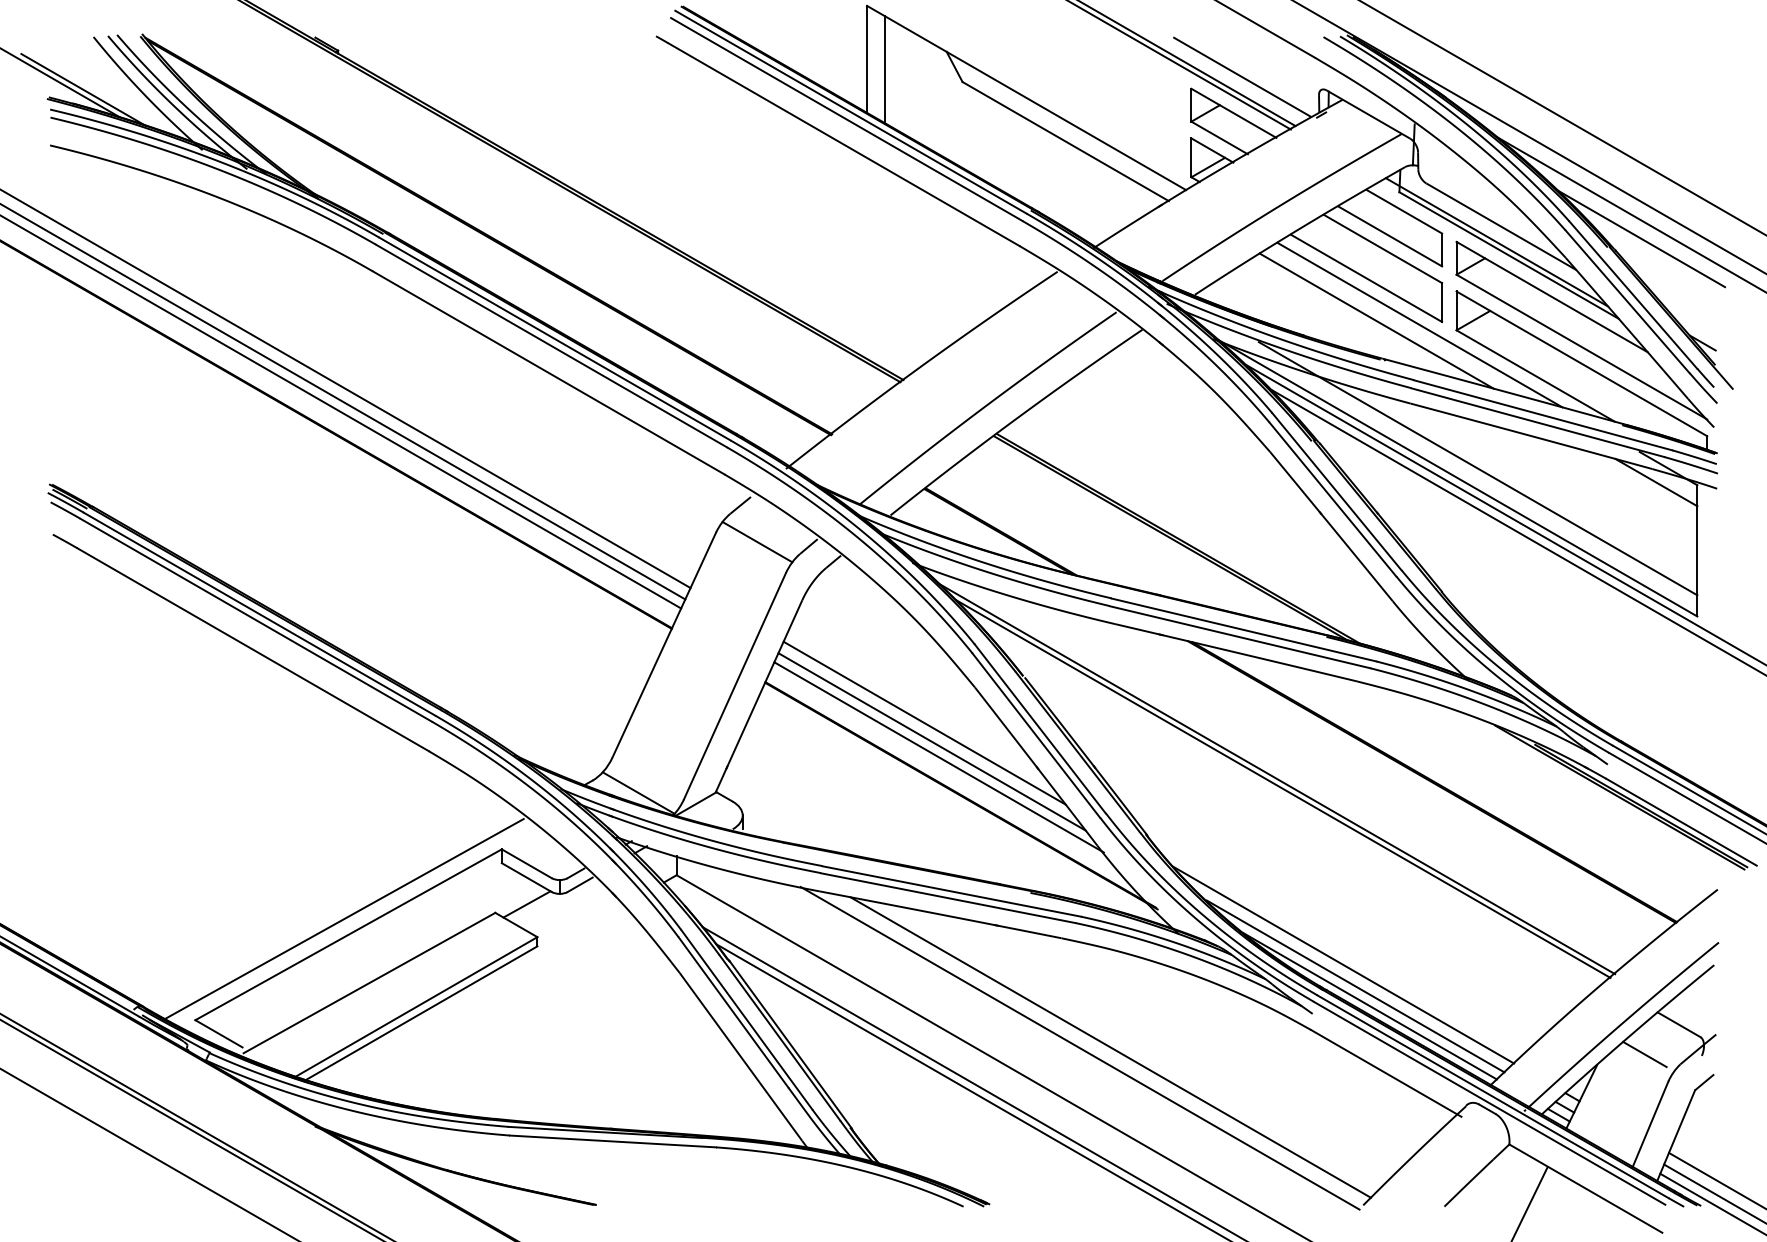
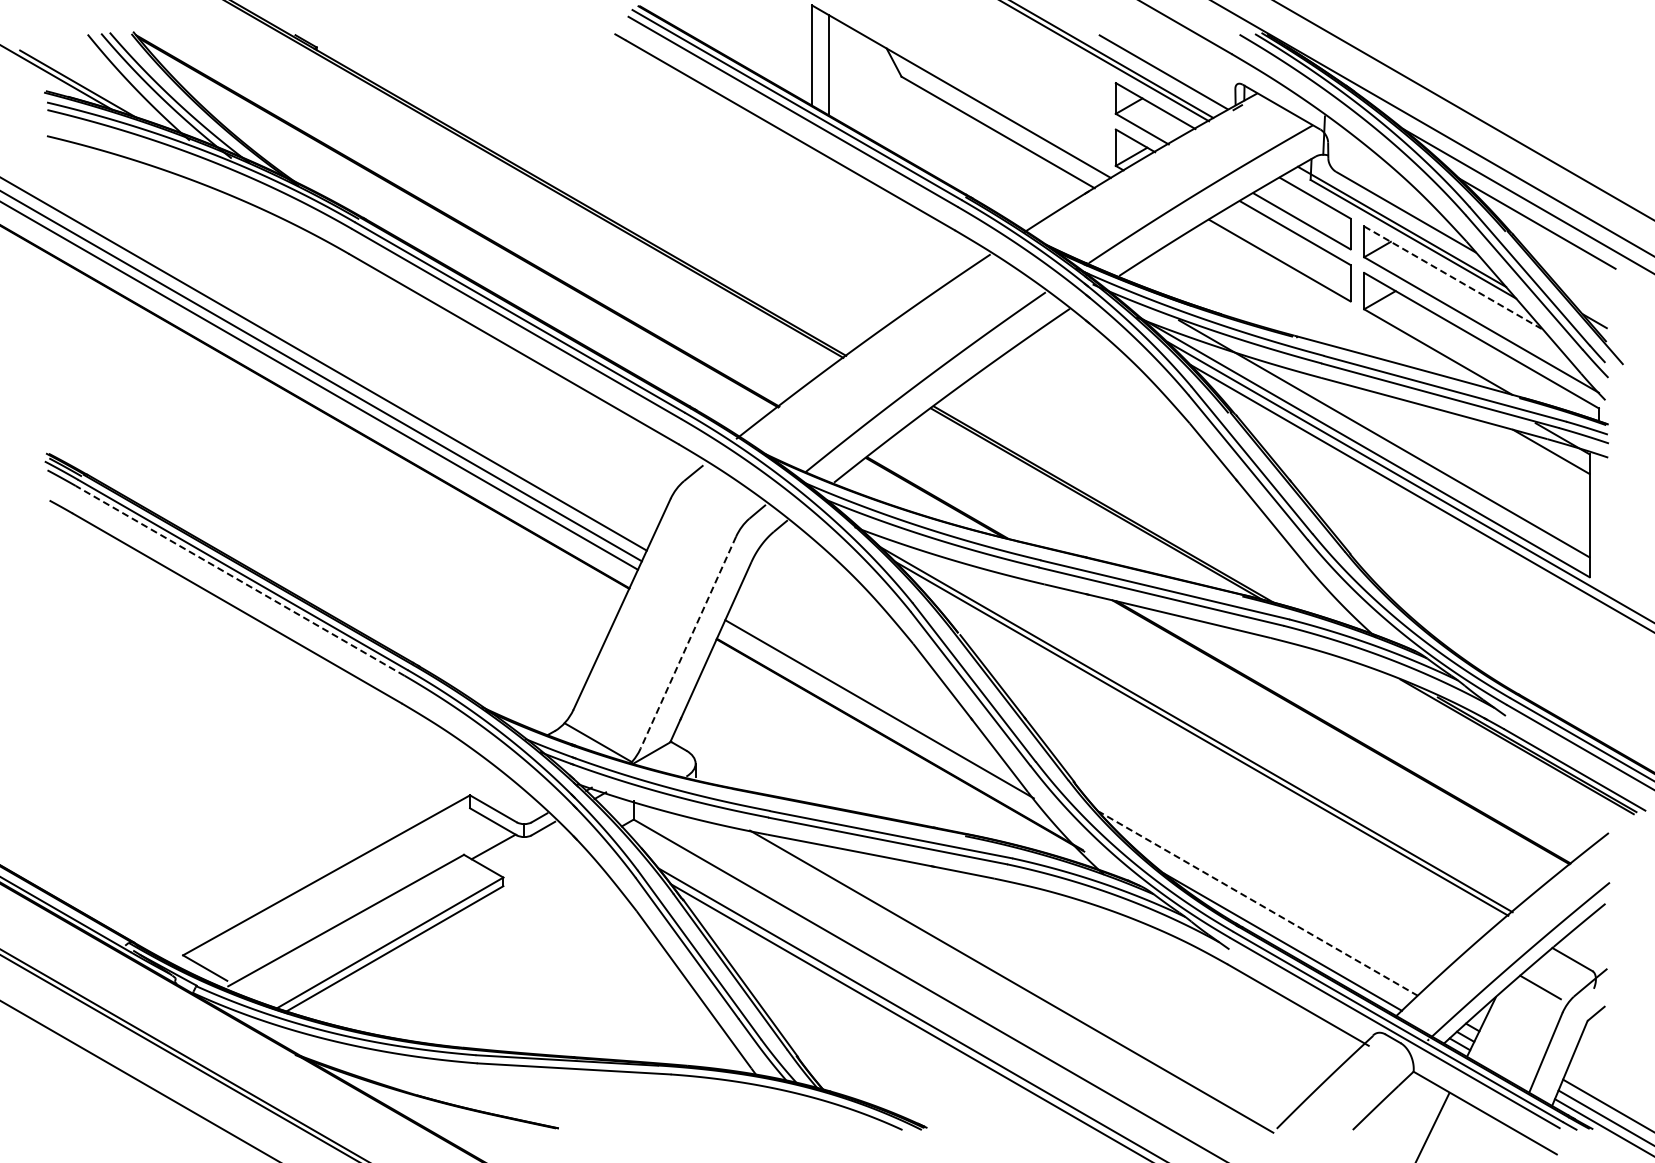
line: (1553, 297) -> (1454, 278), solid -> dashed
line: (1375, 320) -> (1288, 300), removed
line: (1419, 325) -> (1329, 304), removed
line: (757, 541) -> (709, 507), removed
line: (256, 619) -> (240, 580), solid -> dashed
line: (735, 687) -> (688, 643), solid -> dashed
line: (925, 722) -> (866, 676), removed
line: (931, 741) -> (872, 694), removed
line: (344, 917) -> (322, 859), removed
line: (1343, 964) -> (1258, 903), solid -> dashed
line: (1355, 986) -> (1269, 923), removed
line: (1110, 1047) -> (1040, 980), removed

